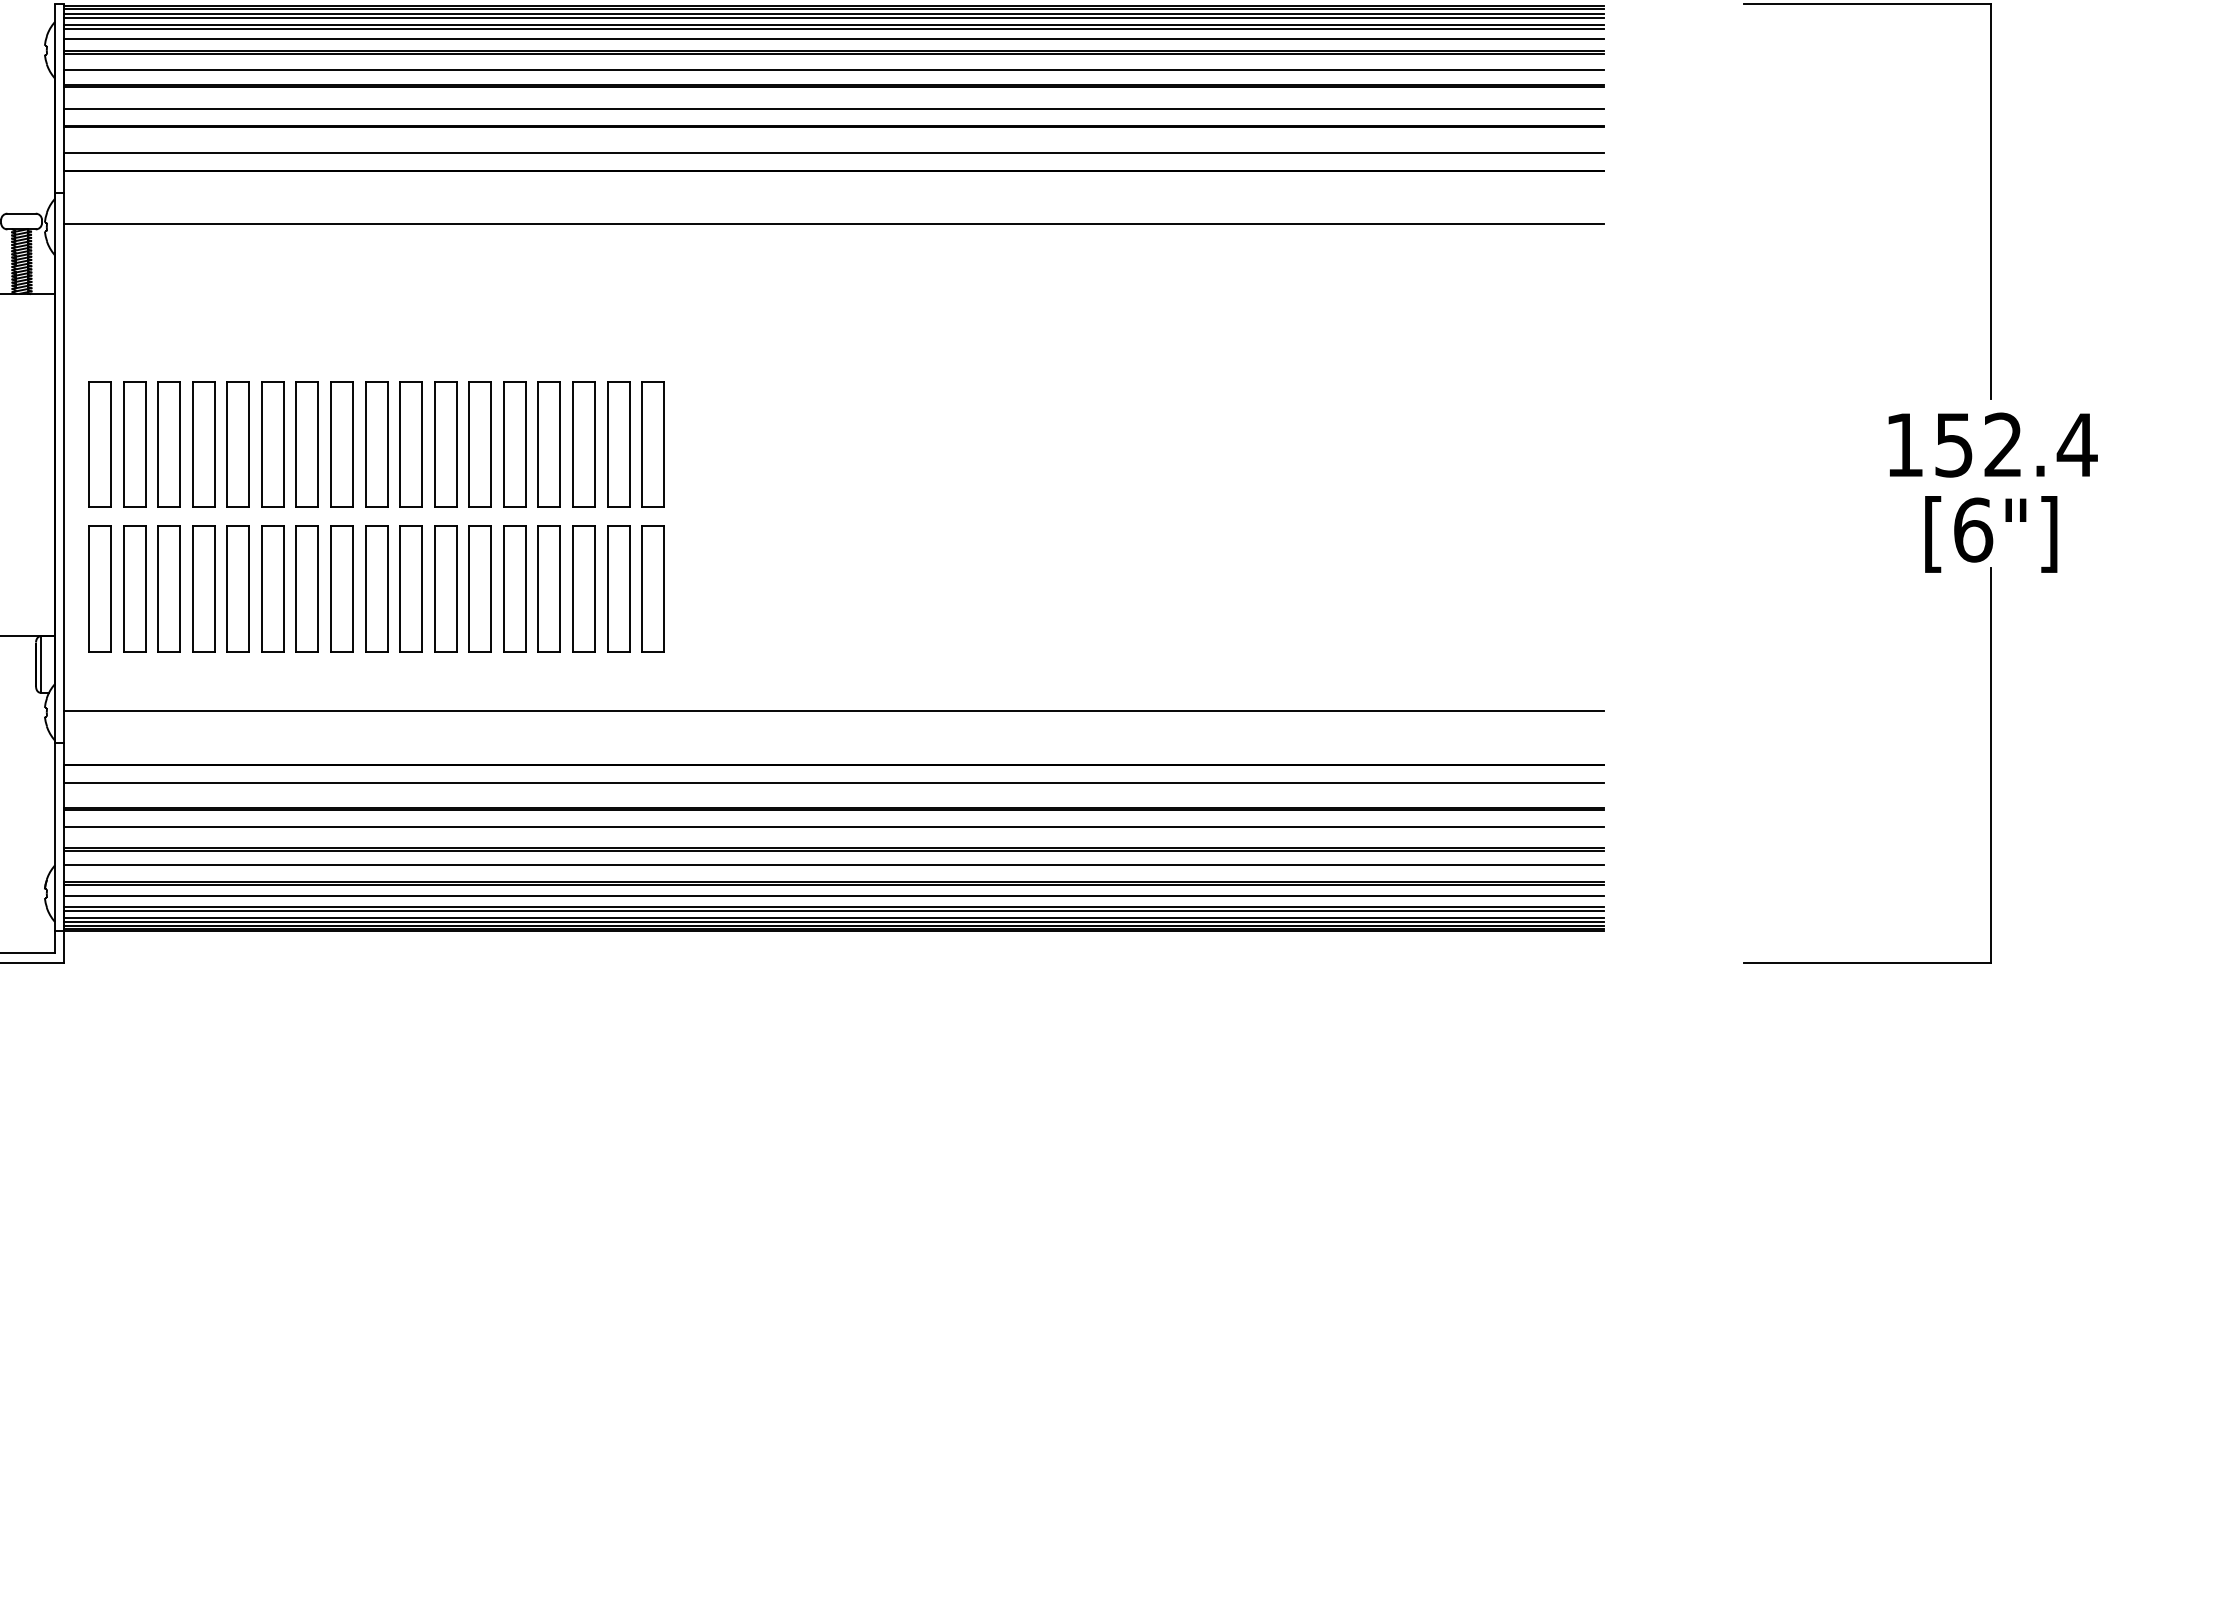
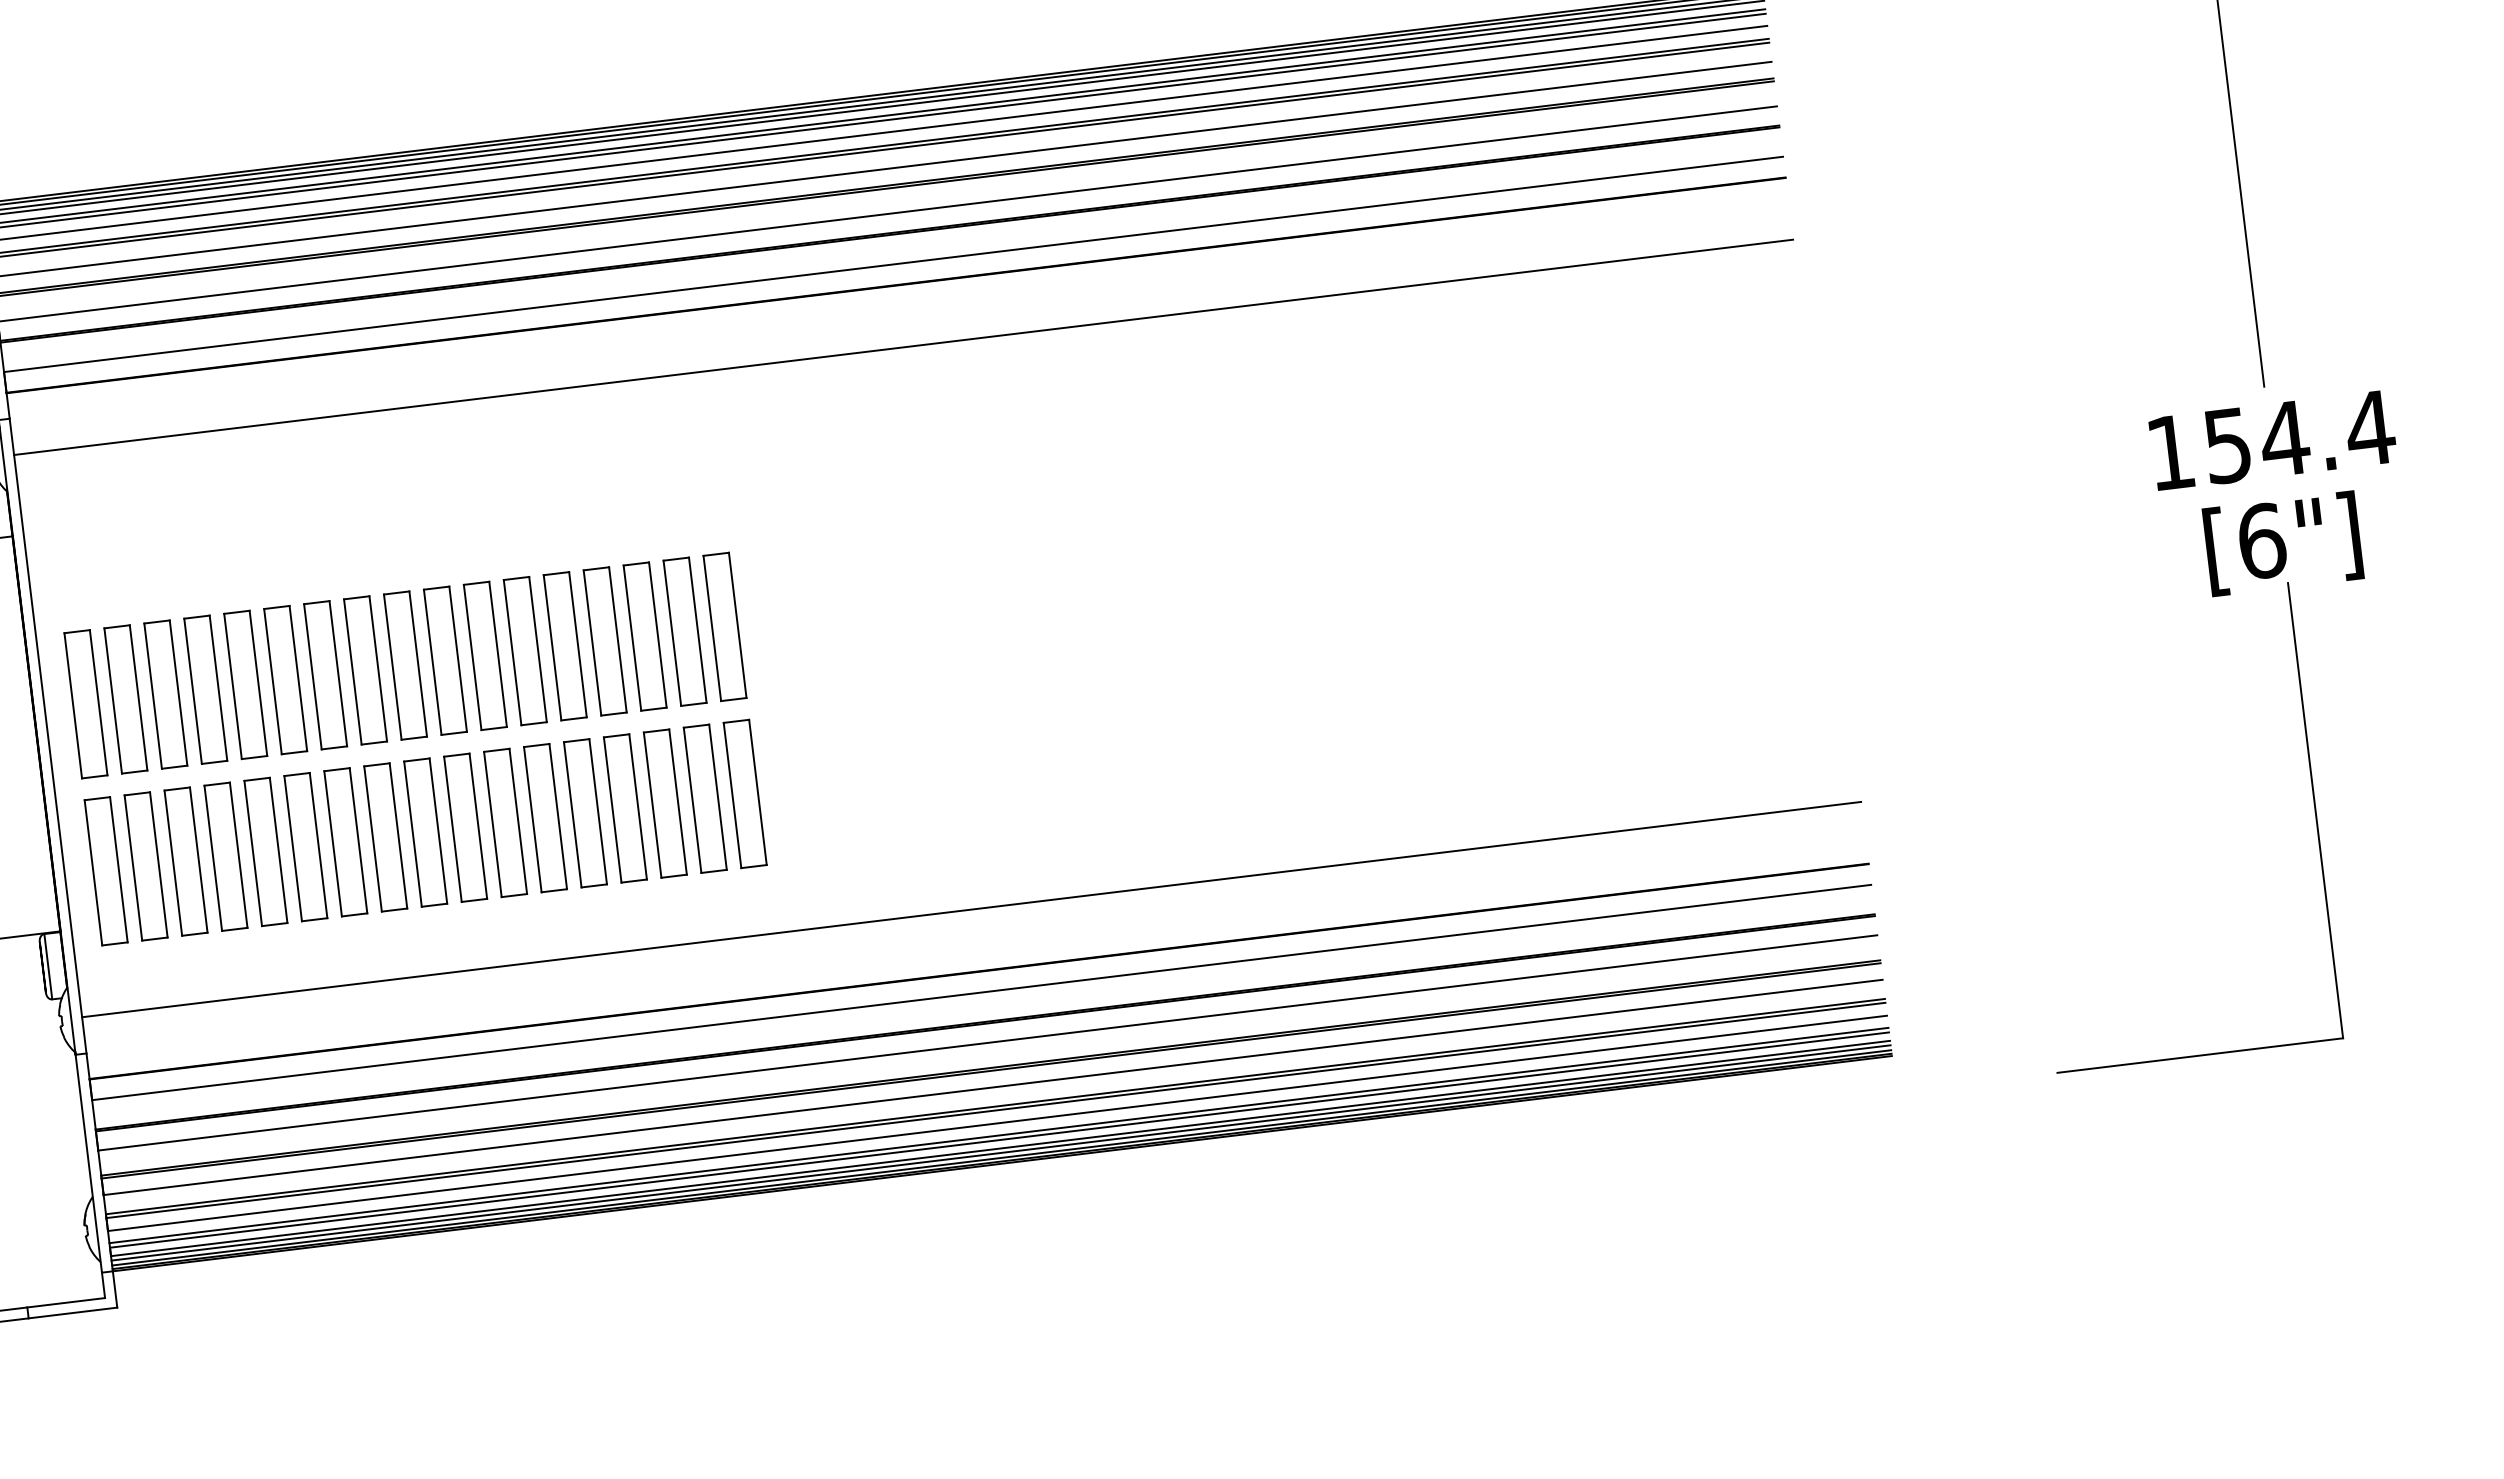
text: (2002, 444) -> (2283, 438), 152.4 -> 154.4

